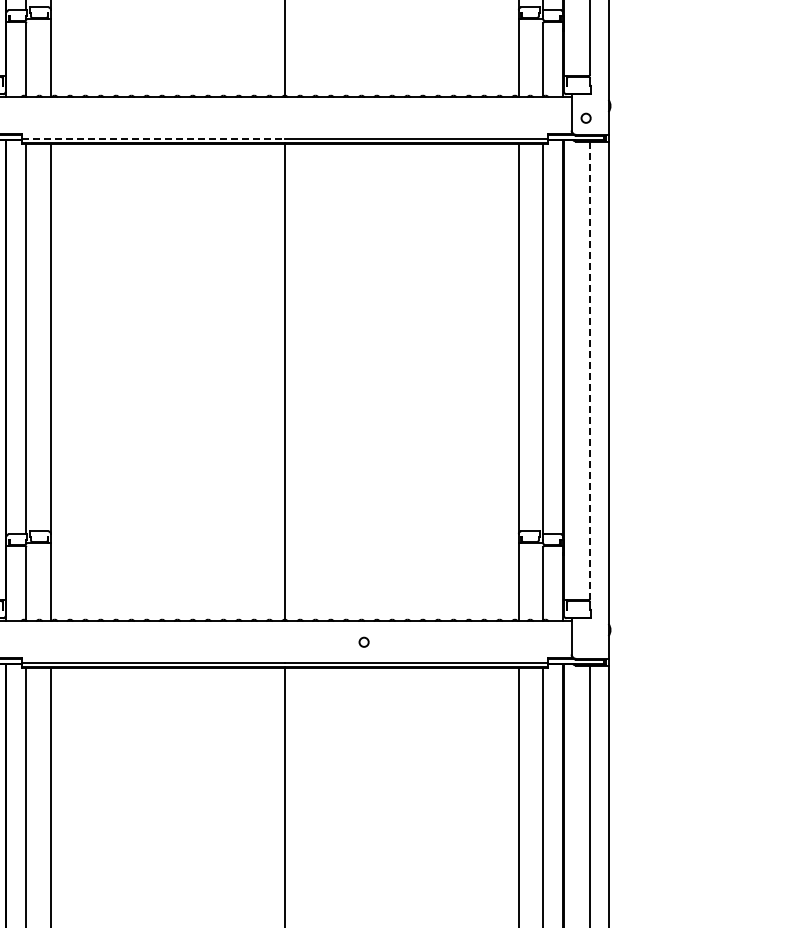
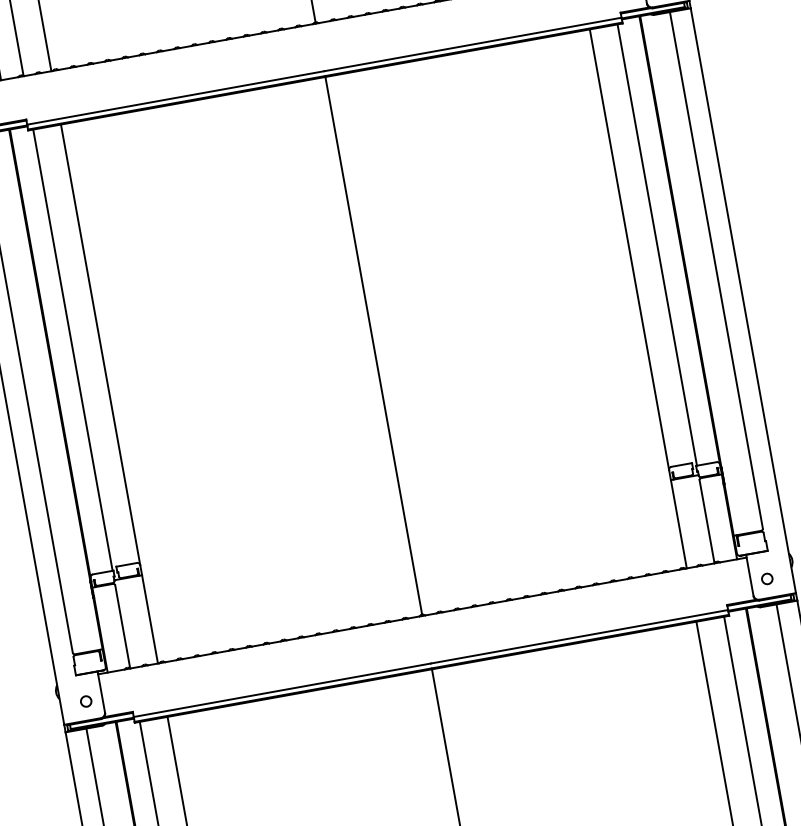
line: (153, 138) -> (175, 97), dashed -> solid
line: (590, 370) -> (716, 270), dashed -> solid
circle: (363, 641) -> (766, 578), moved

